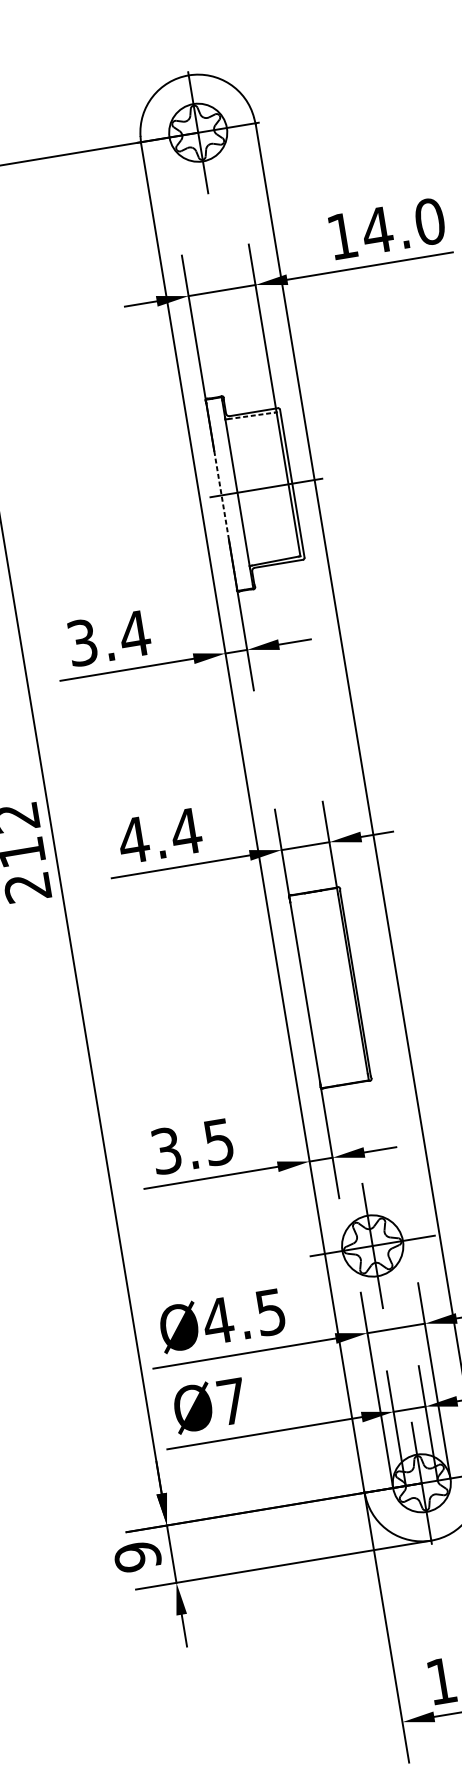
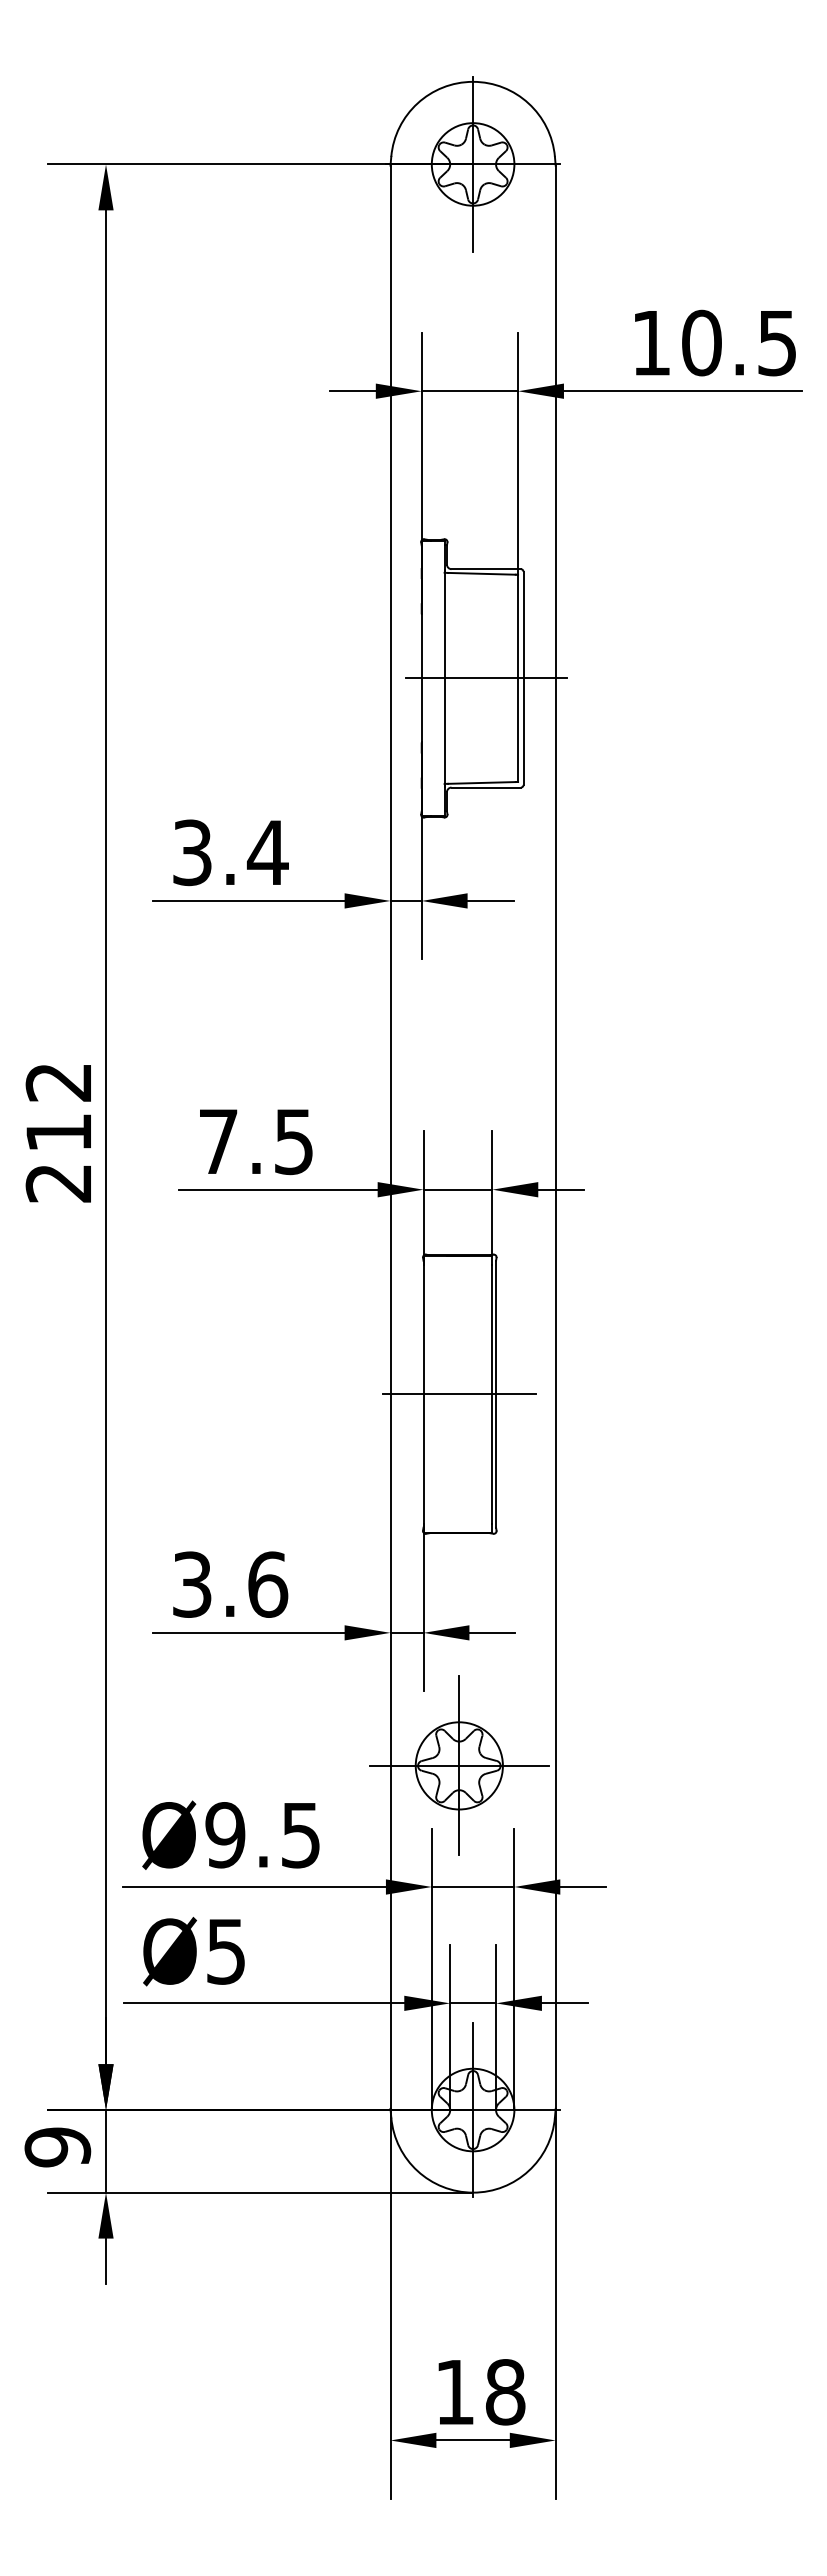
text: (402, 225) -> (738, 342), 14.0 -> 10.5
line: (251, 415) -> (481, 573), dashed -> solid
line: (221, 494) -> (421, 677), dashed -> solid
text: (159, 836) -> (255, 1142), 4.4 -> 7.5
line: (330, 988) -> (459, 1394), added
text: (219, 1141) -> (268, 1584), 3.5 -> 3.6
text: (218, 1321) -> (225, 1835), Ø4.5 -> Ø9.5
text: (231, 1401) -> (225, 1951), Ø7 -> Ø5

